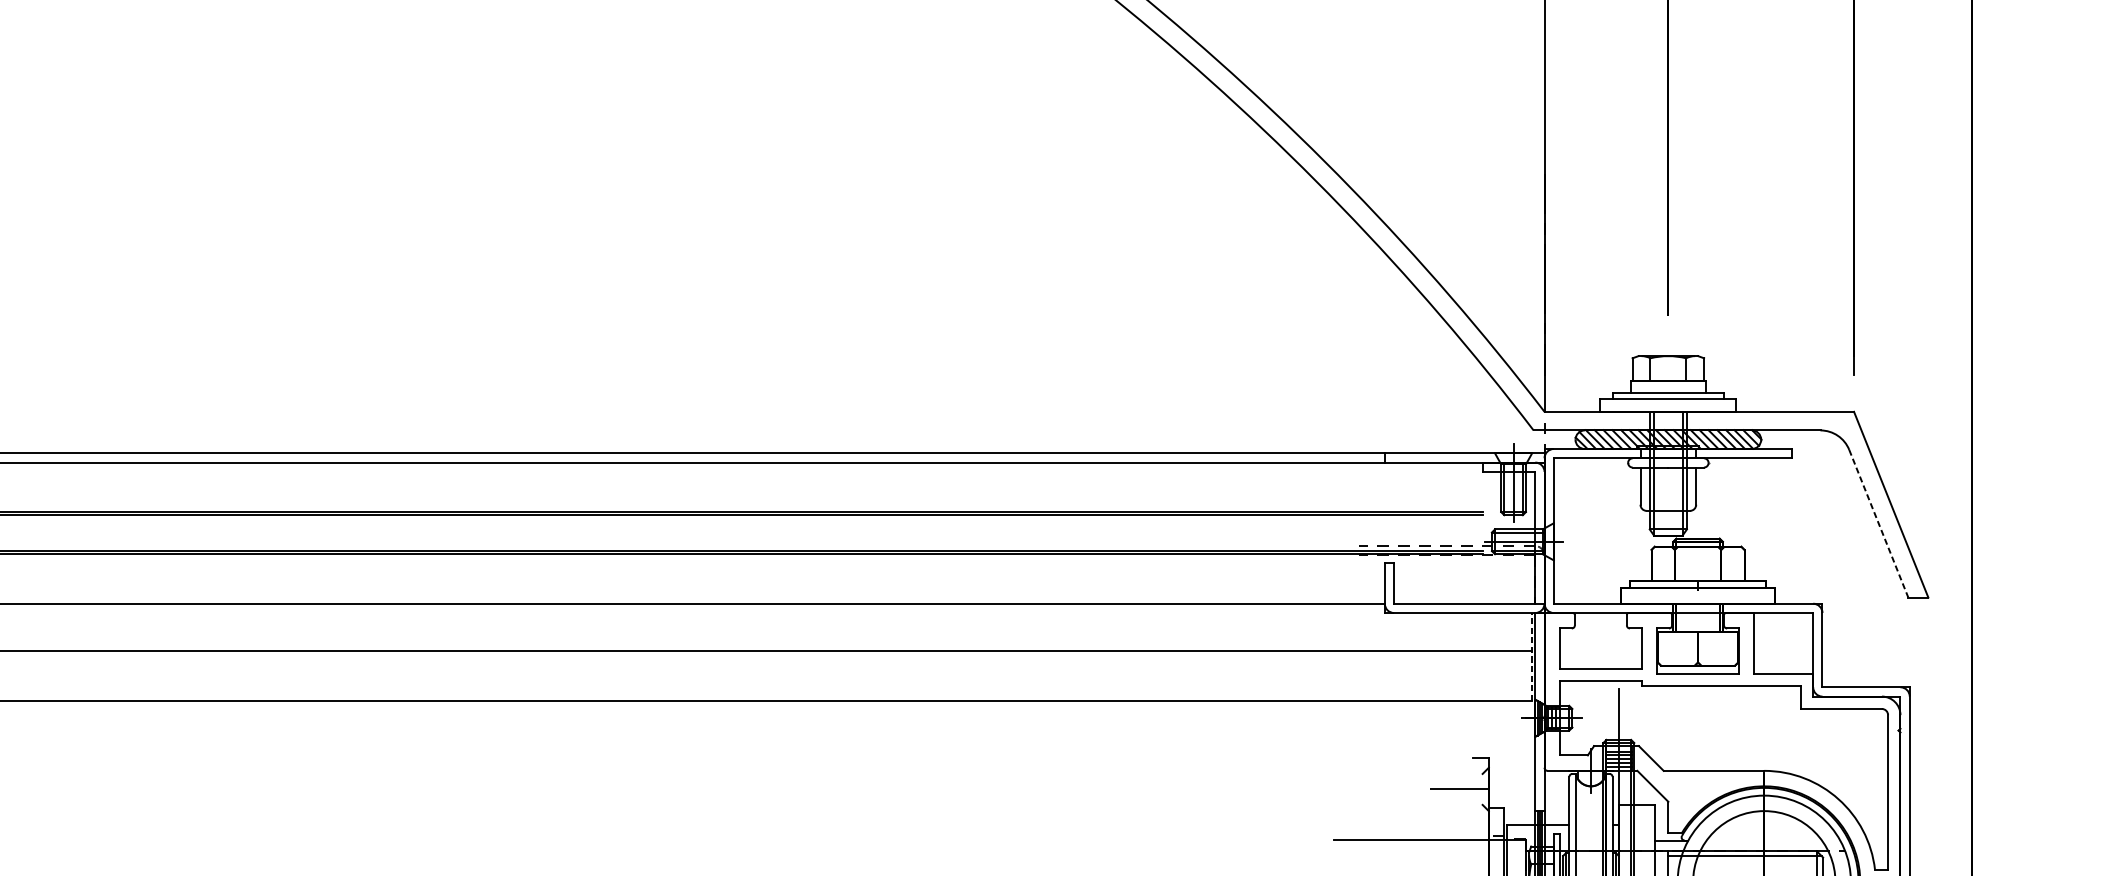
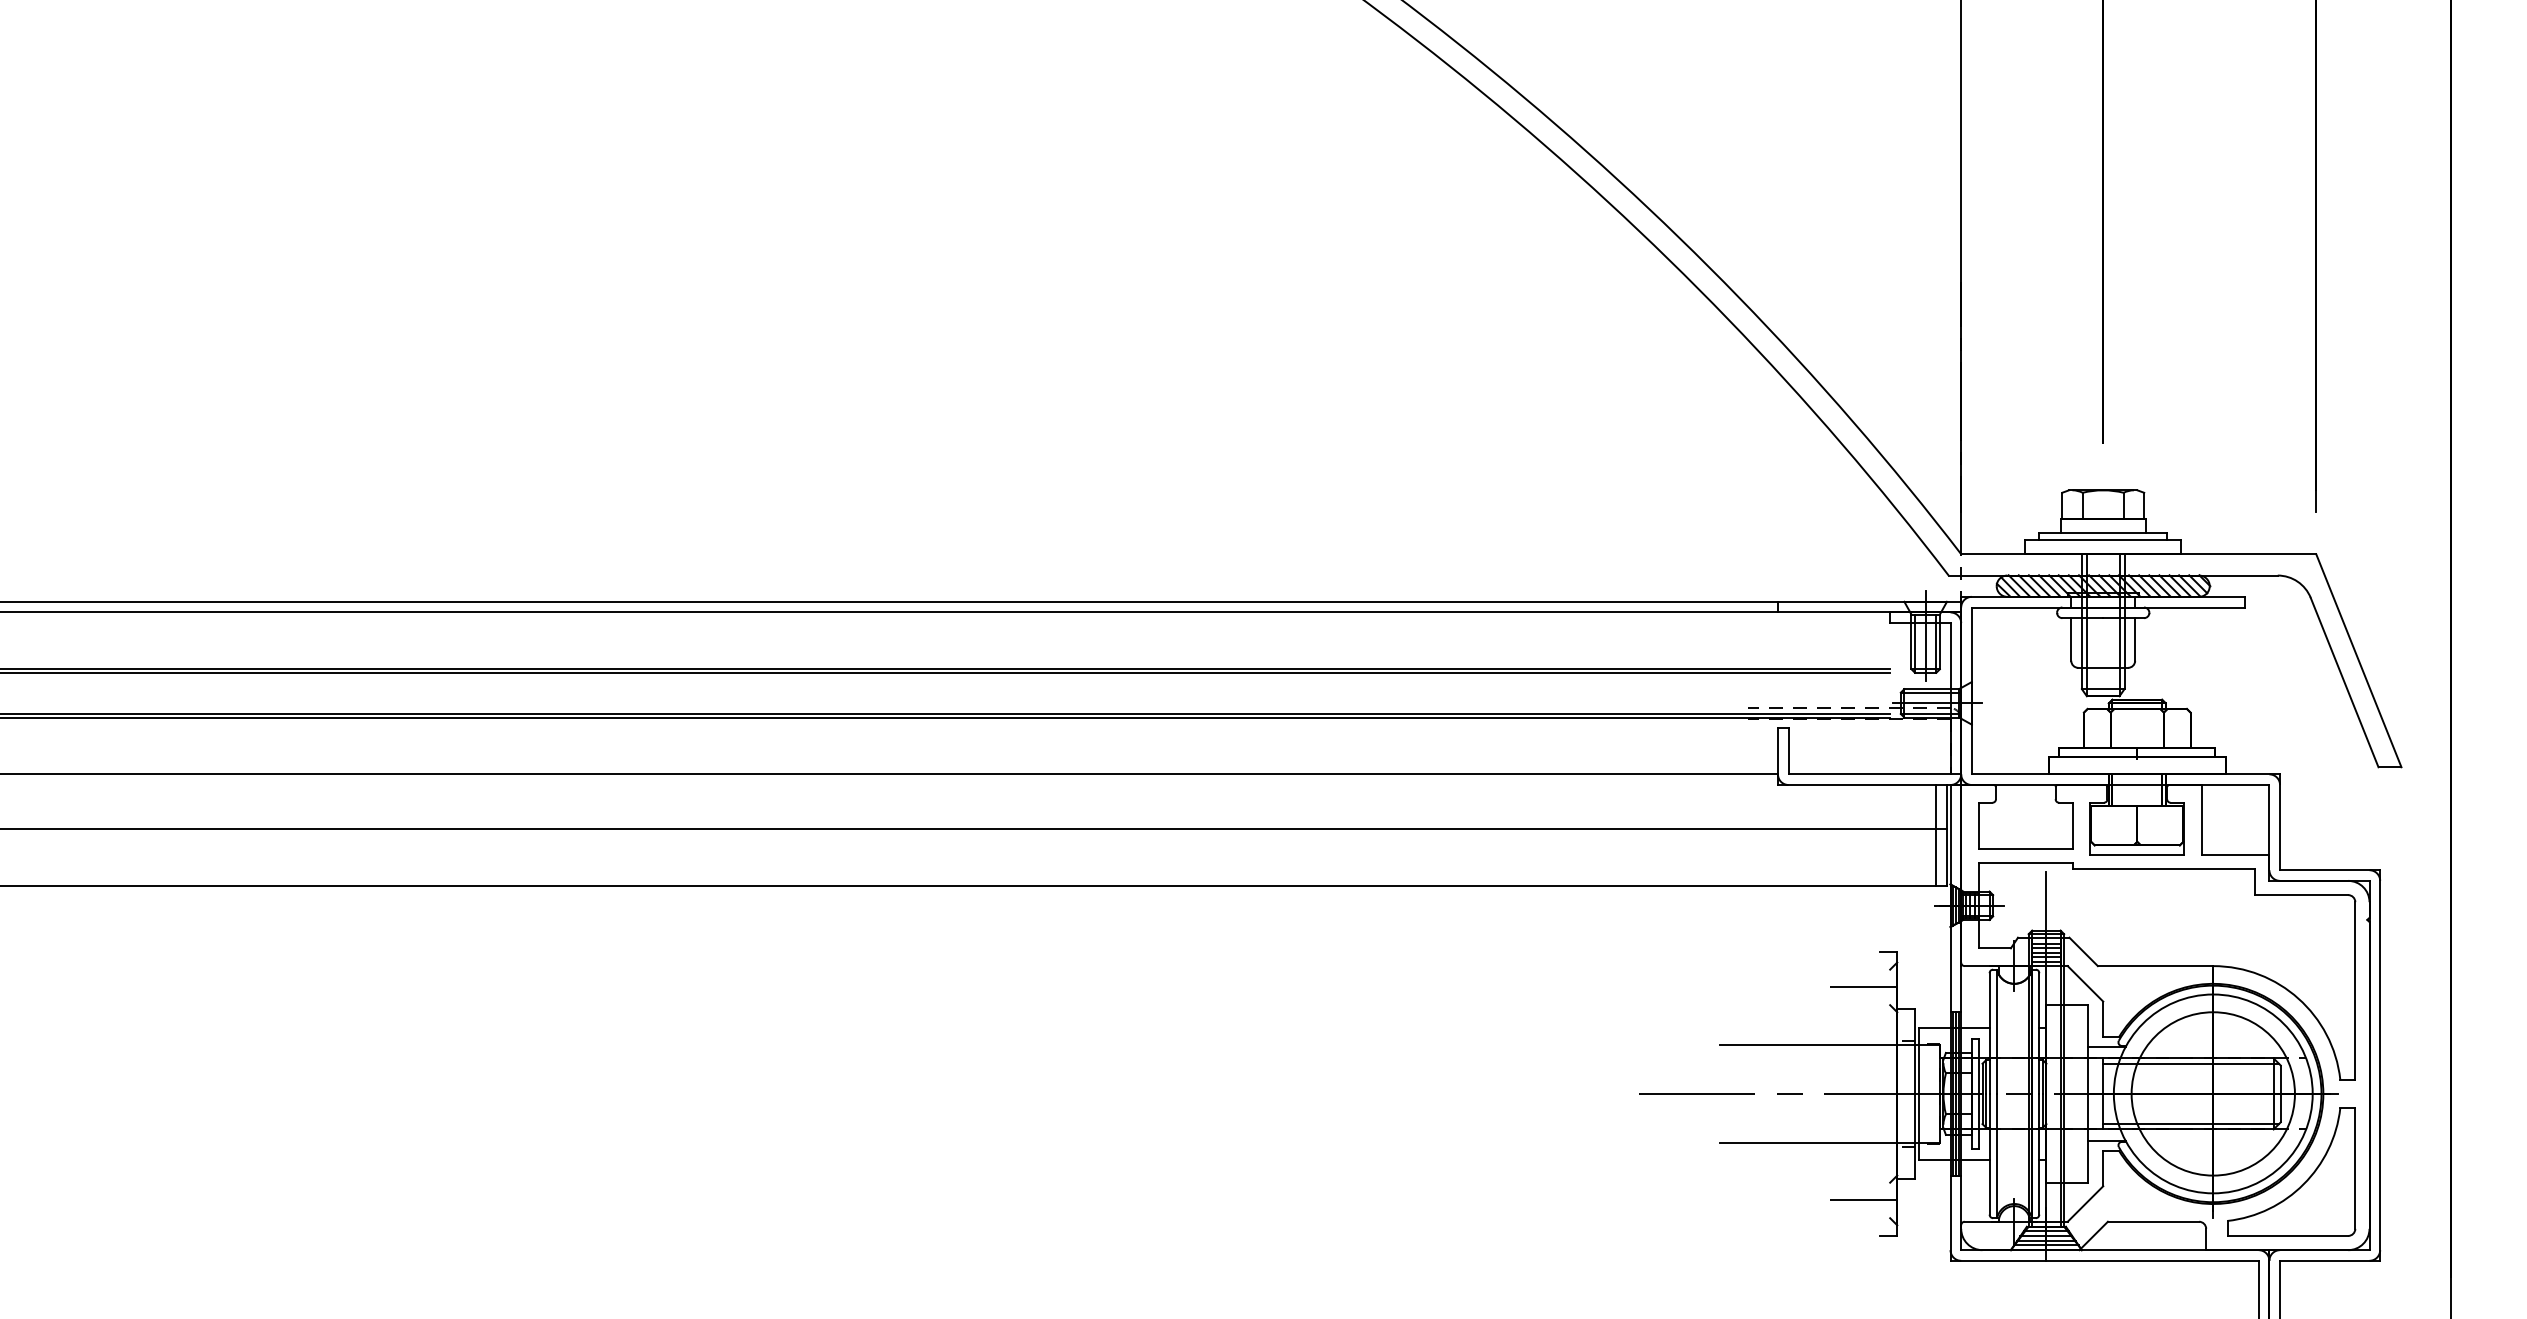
line: (1878, 524) -> (2344, 683), dashed -> solid
line: (1531, 656) -> (1946, 834), dashed -> solid
line: (1523, 657) -> (1936, 835), added

